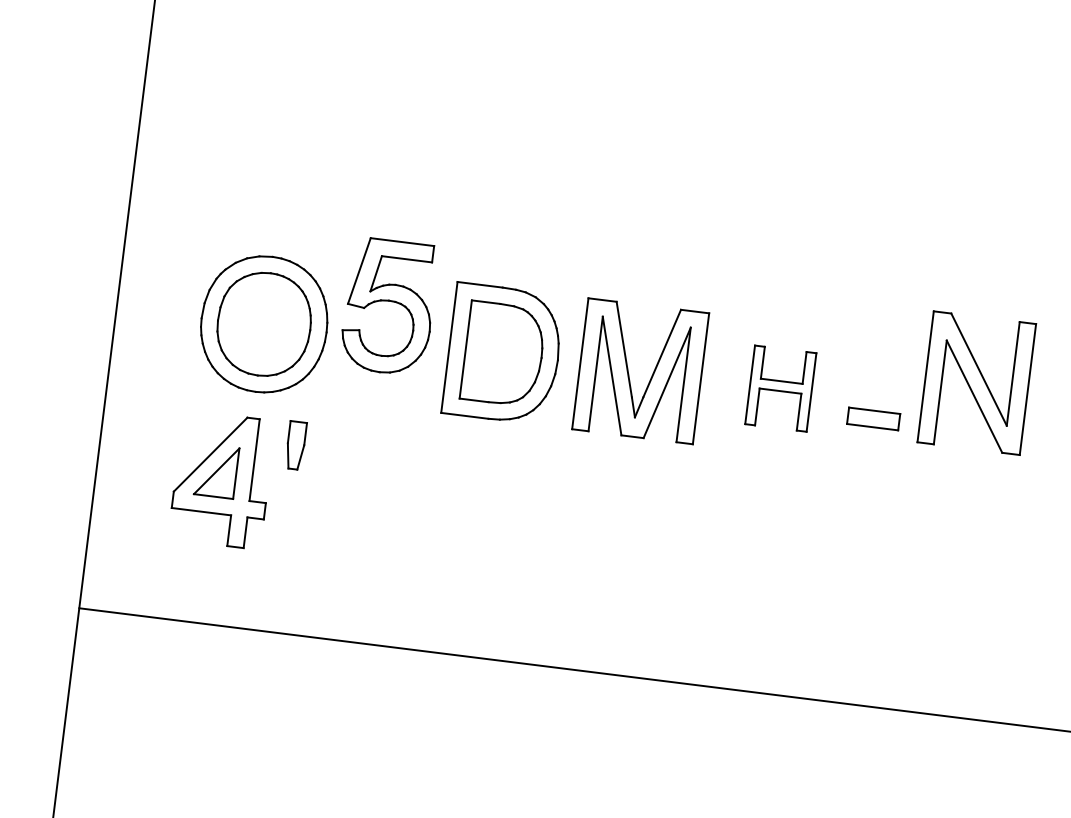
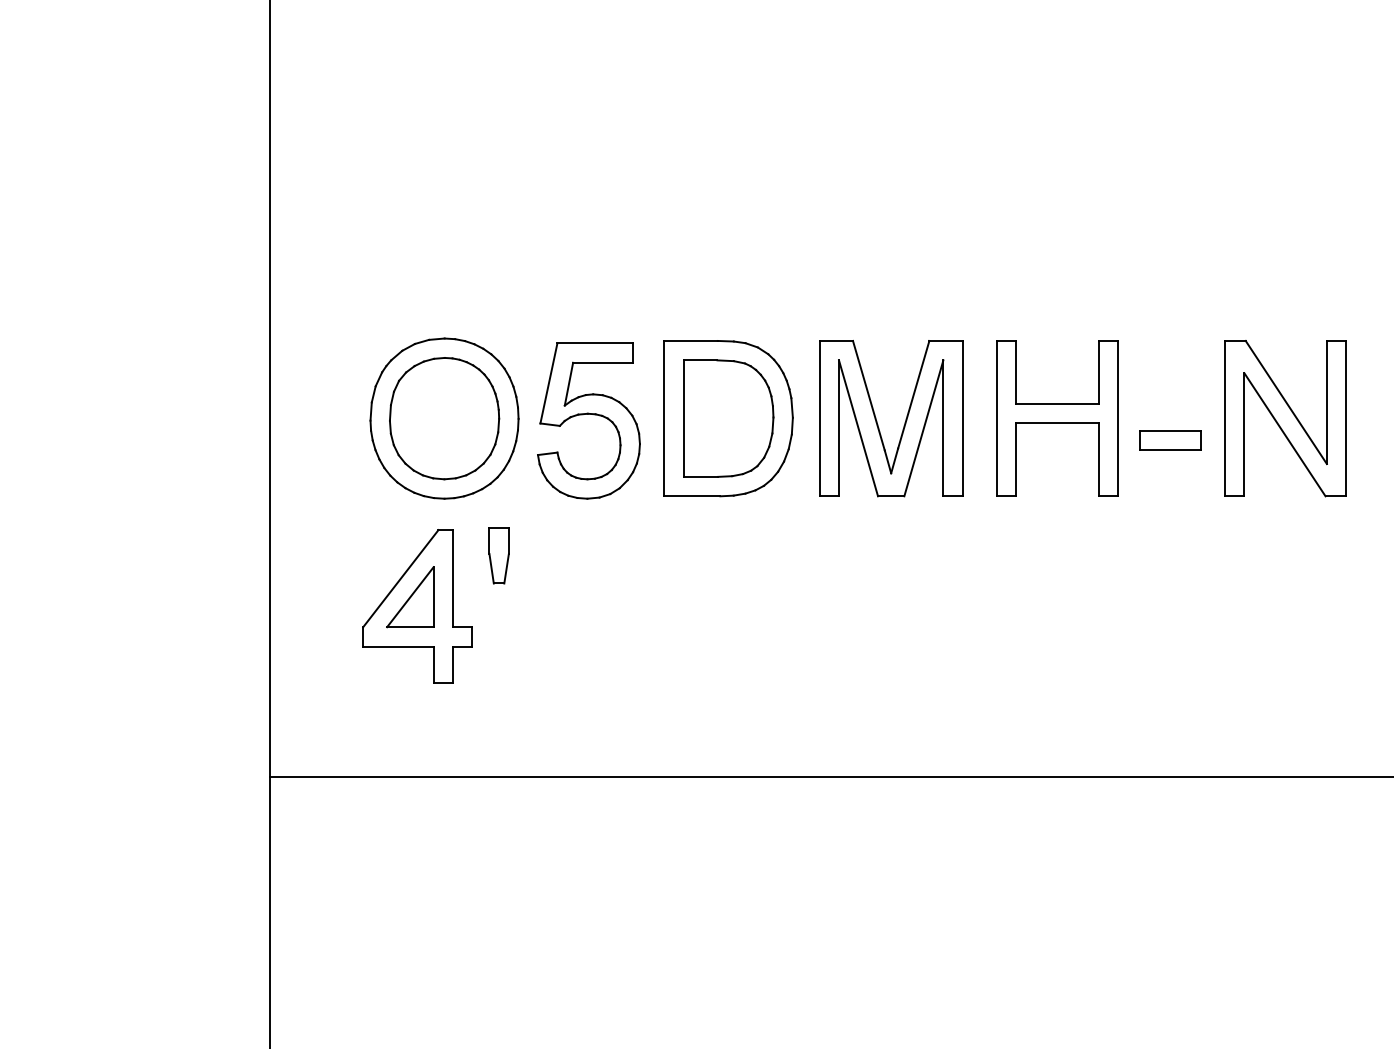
part: (388, 306) -> (588, 420), moved
part: (976, 383) -> (1285, 418), moved
part: (780, 388) -> (1057, 418), size x1.67

